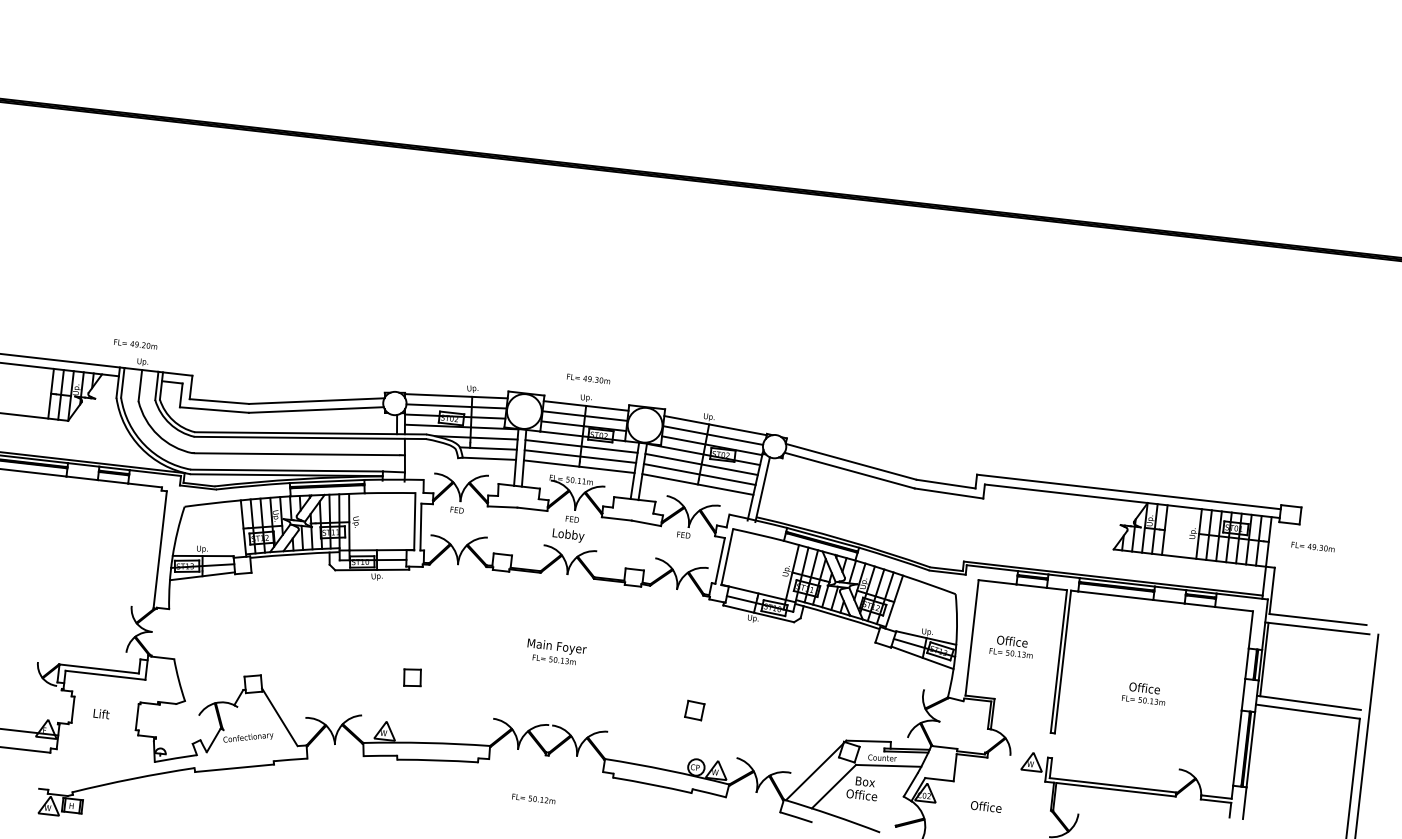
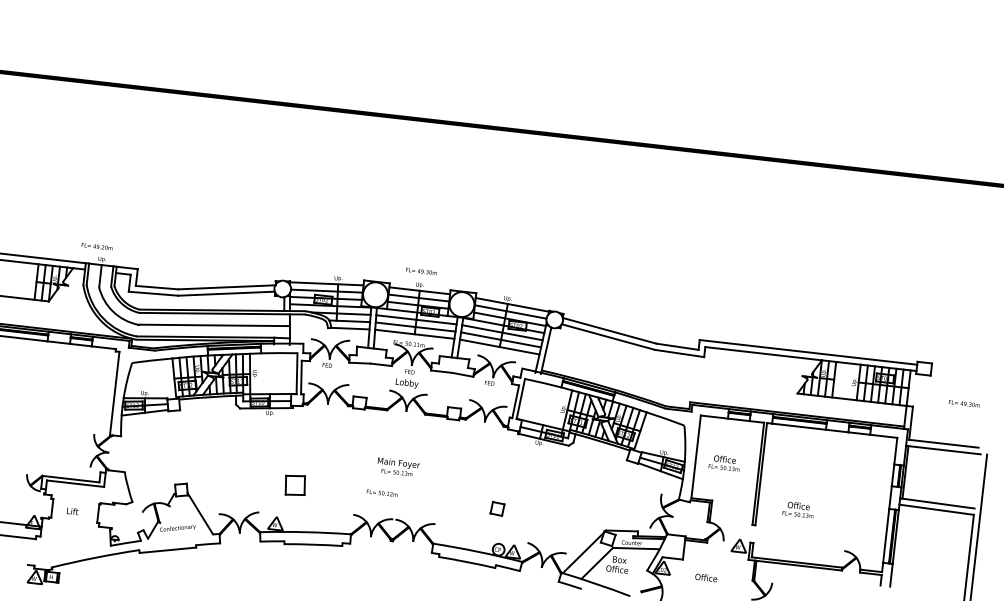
text: (1311, 546) -> (963, 403), moved
part: (412, 677) -> (295, 485), size x1.6
text: (1142, 693) -> (797, 509), moved
text: (532, 797) -> (381, 492), moved

